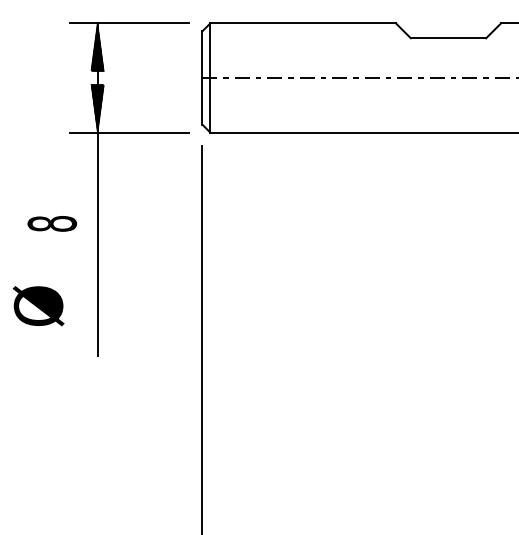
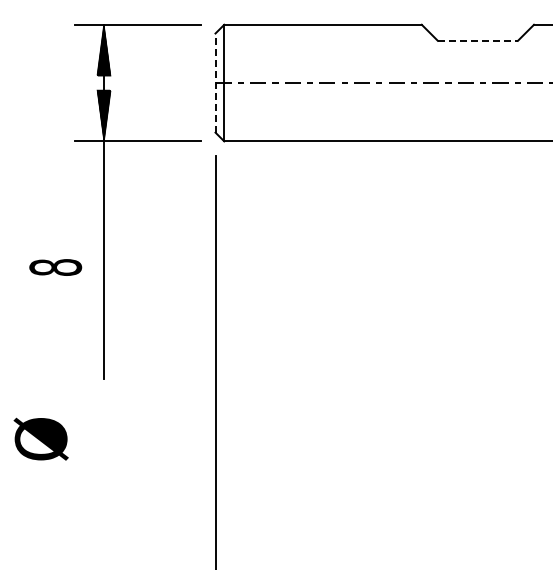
line: (449, 38) -> (478, 40), solid -> dashed
line: (202, 78) -> (215, 83), solid -> dashed
text: (52, 223) -> (55, 267), moved
text: (38, 305) -> (40, 438), moved

